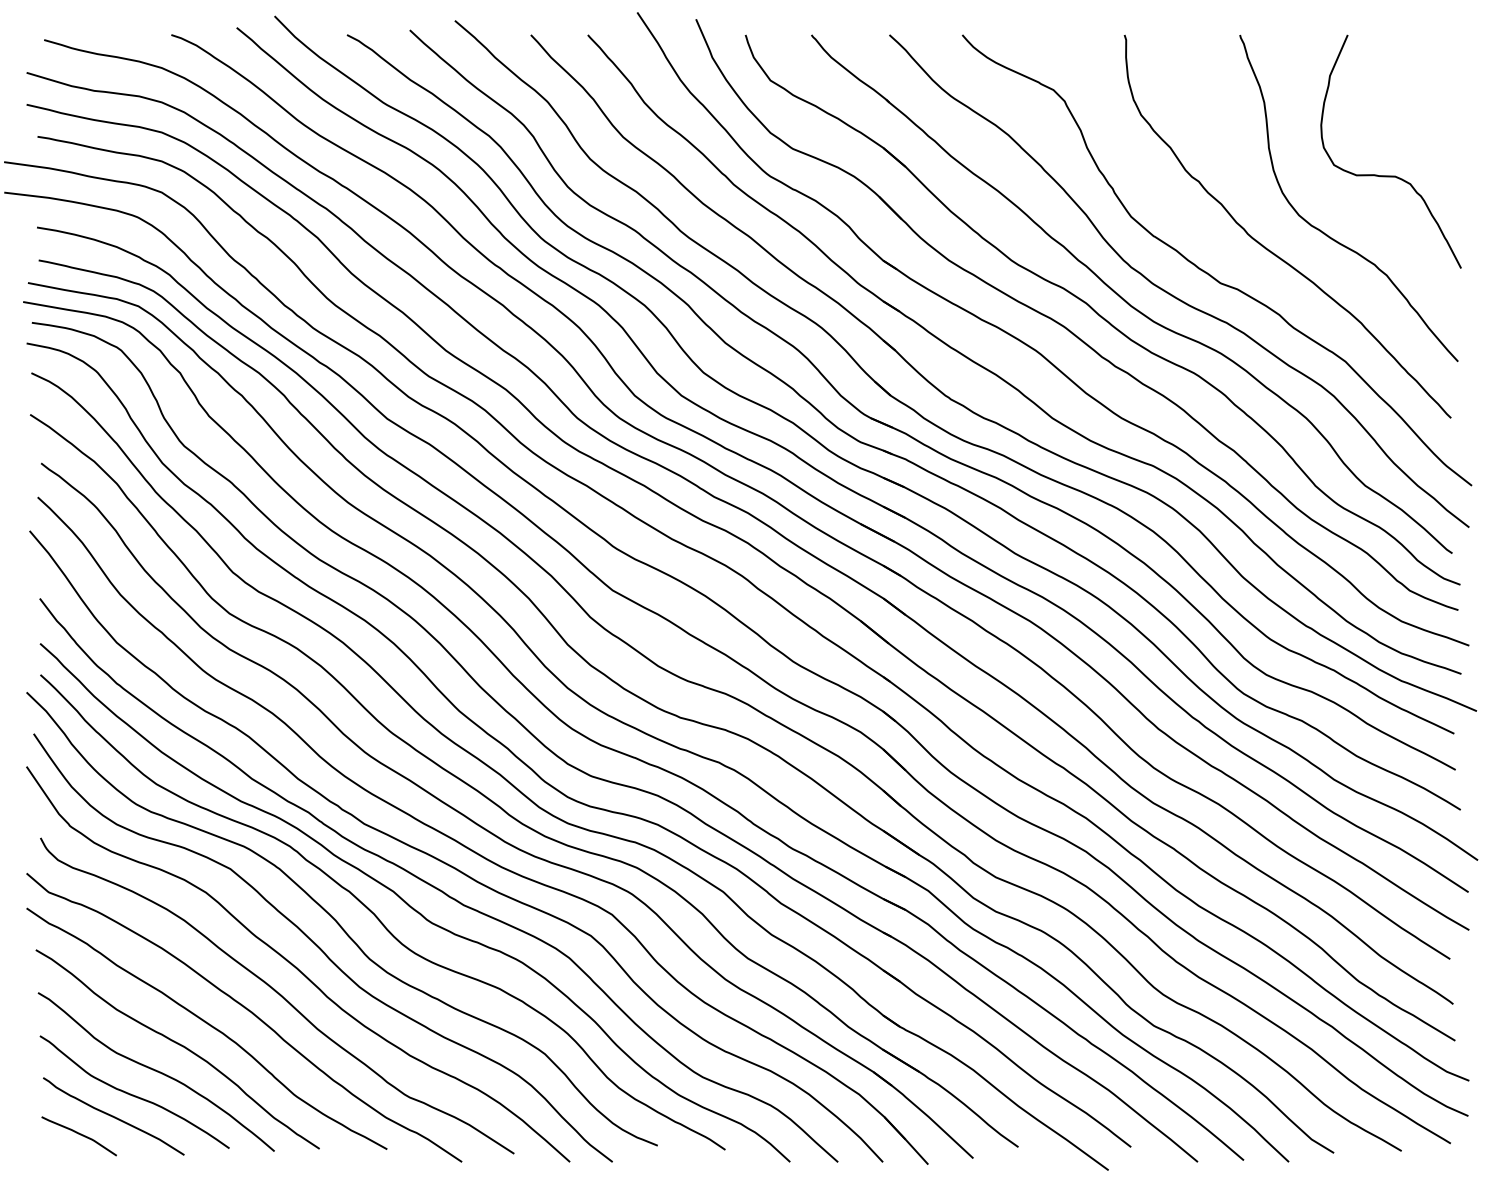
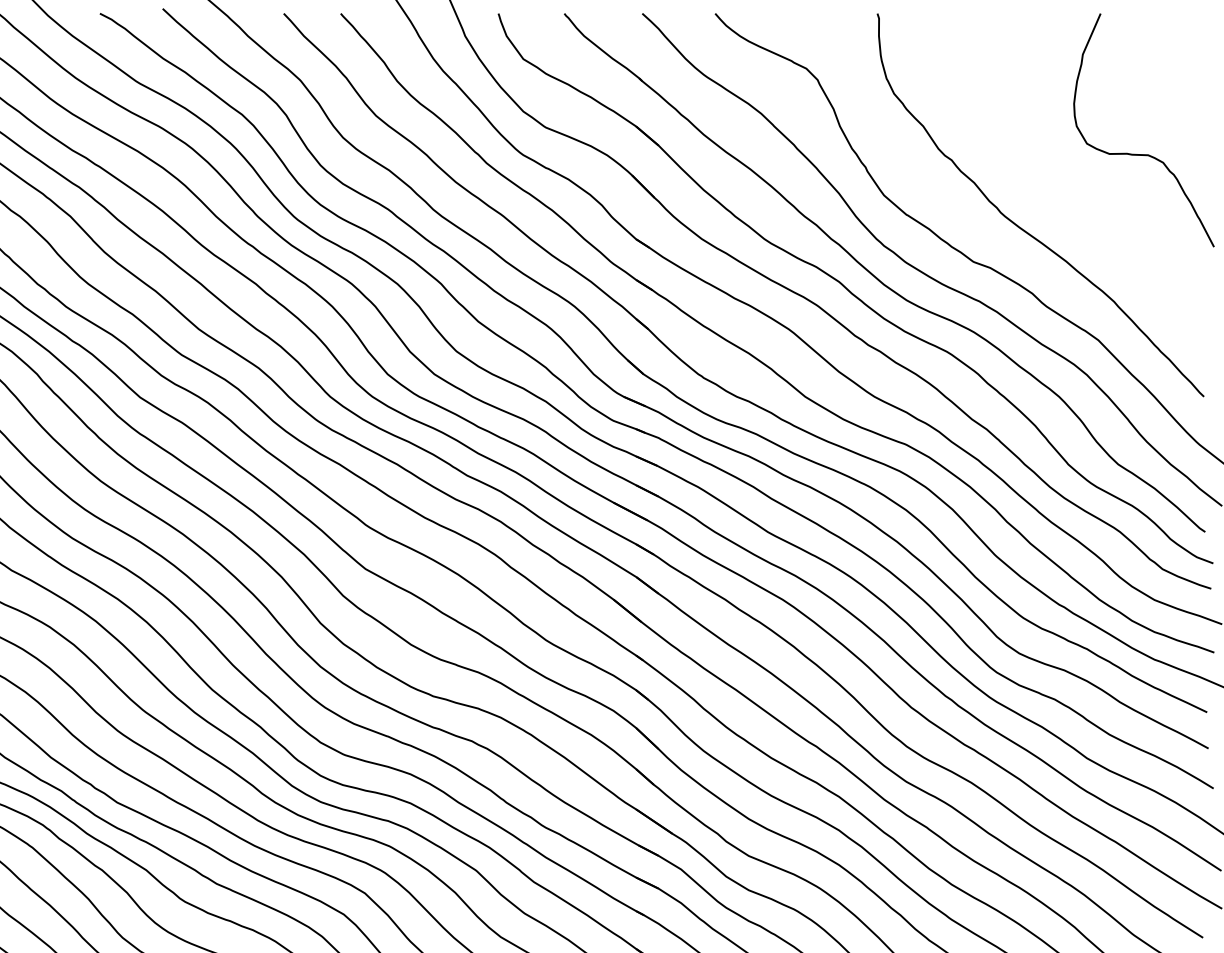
curve: (1326, 233) -> (1079, 212), removed

